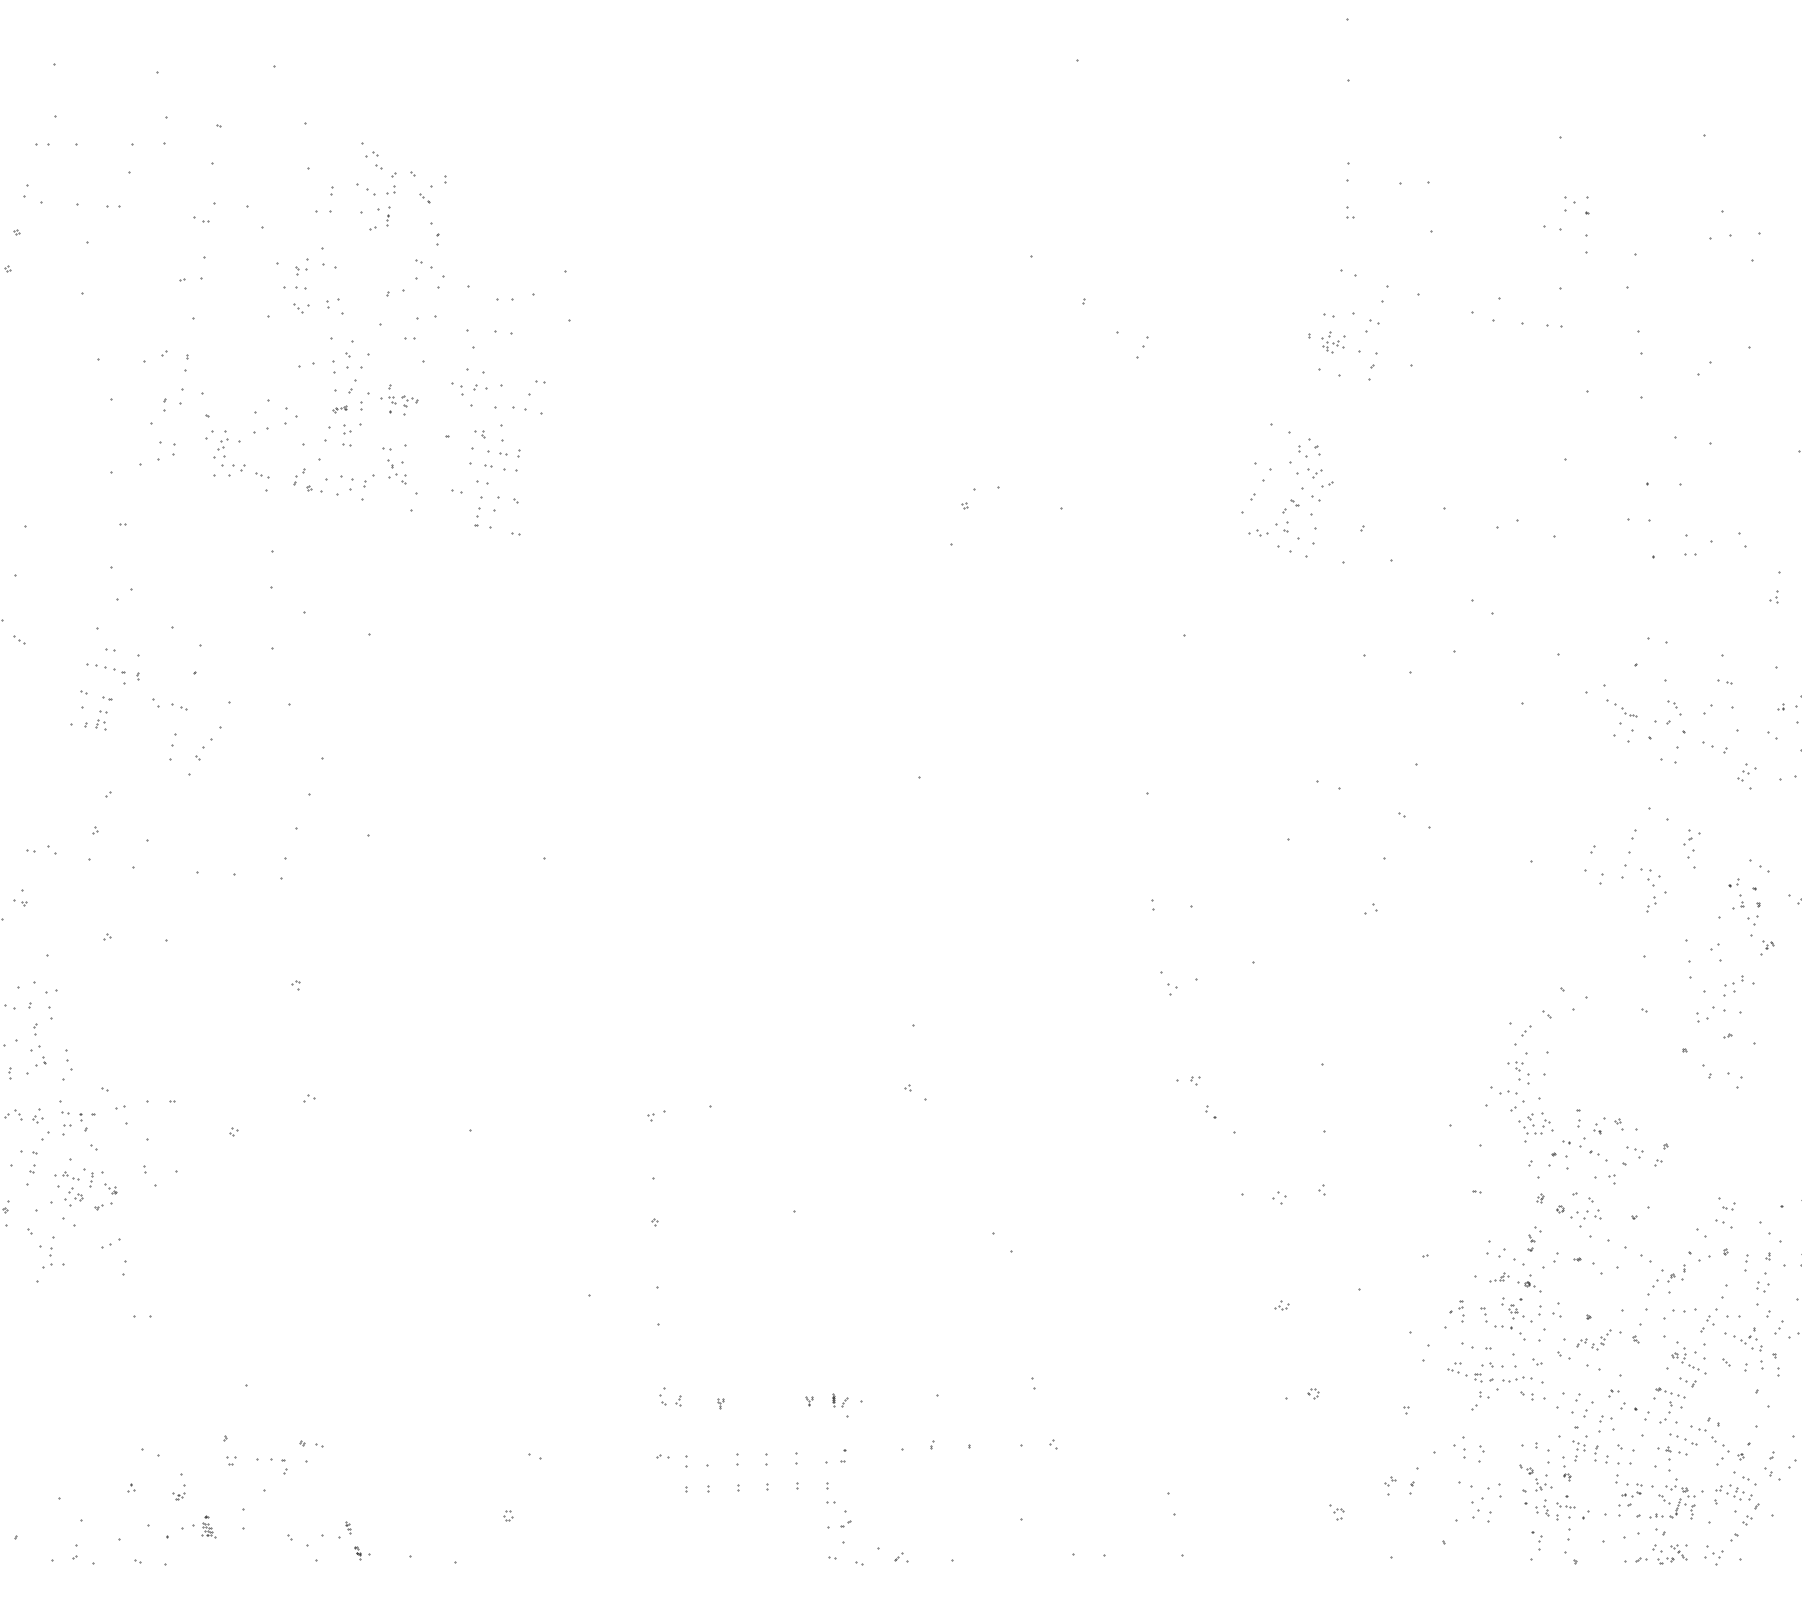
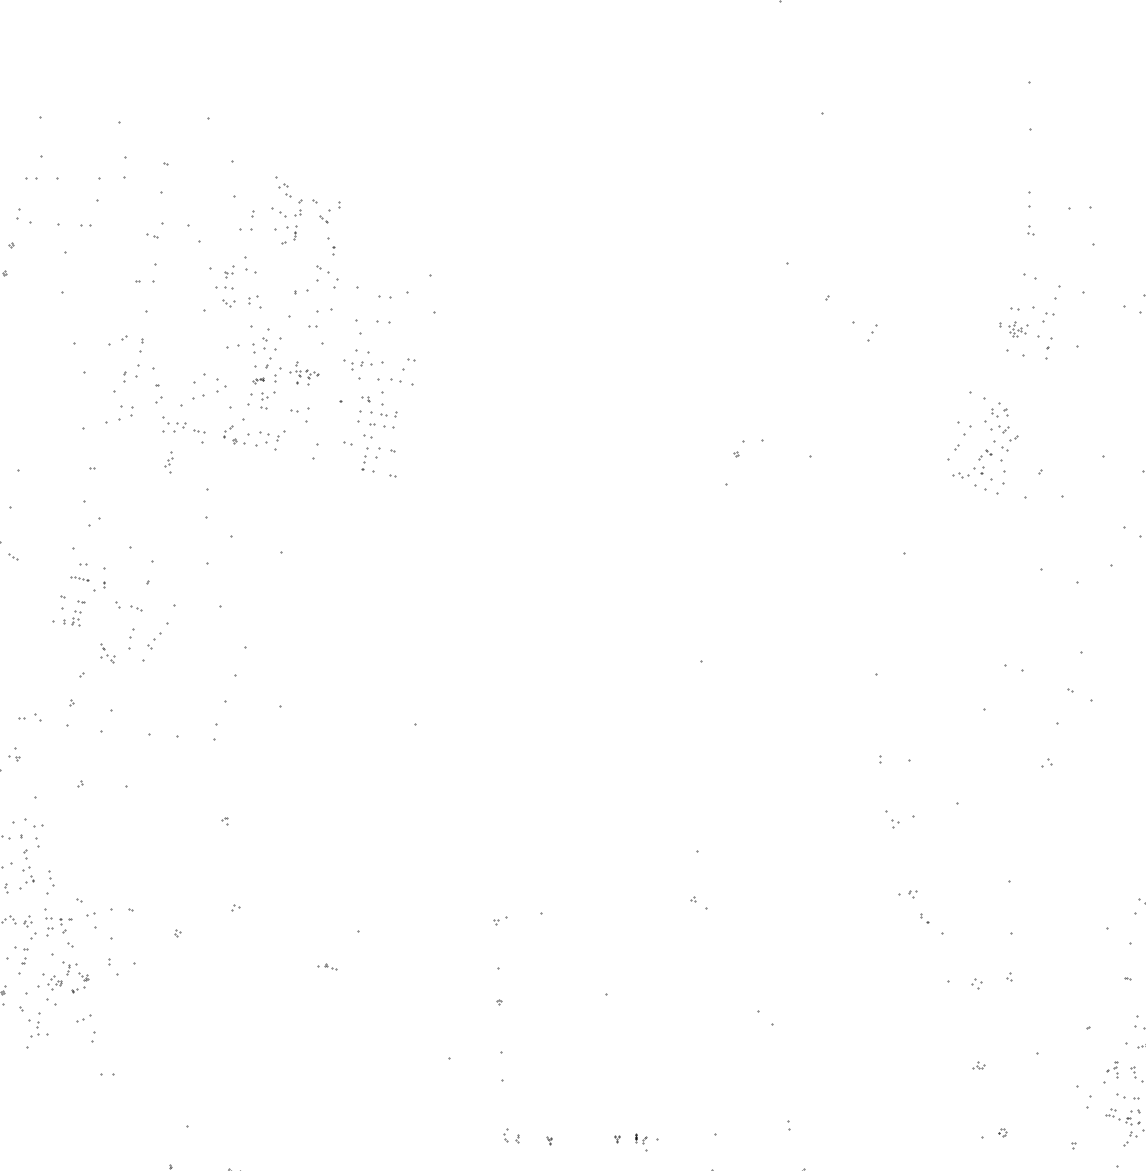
part: (222, 443) -> (168, 461), moved
part: (396, 471) -> (106, 652), moved
part: (105, 668) -> (79, 578), size x0.6
part: (66, 1175) -> (327, 966), moved

